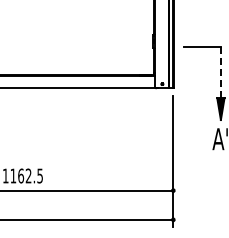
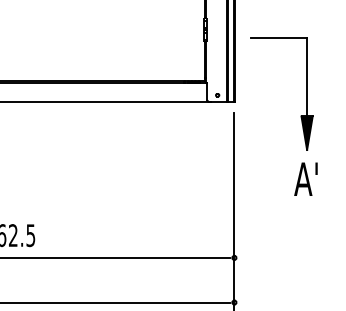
line: (220, 72) -> (306, 77), dashed -> solid

